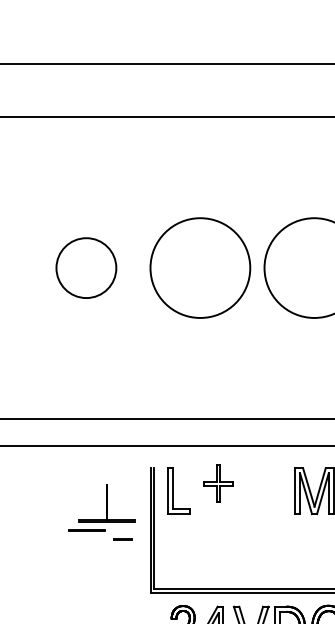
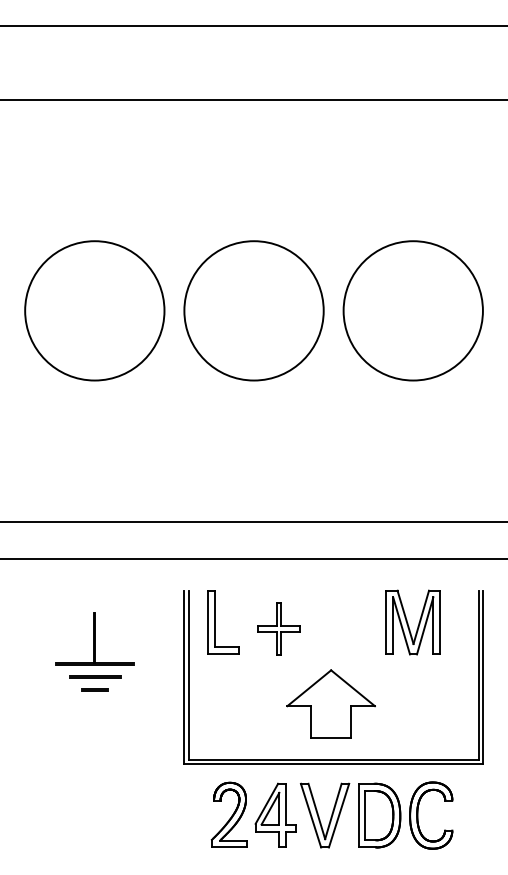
circle: (86, 267) -> (94, 310), size x1.67
part: (217, 483) -> (278, 628), moved
part: (106, 502) -> (94, 638), moved
line: (122, 539) -> (94, 689), moved
part: (255, 549) -> (330, 703), added

